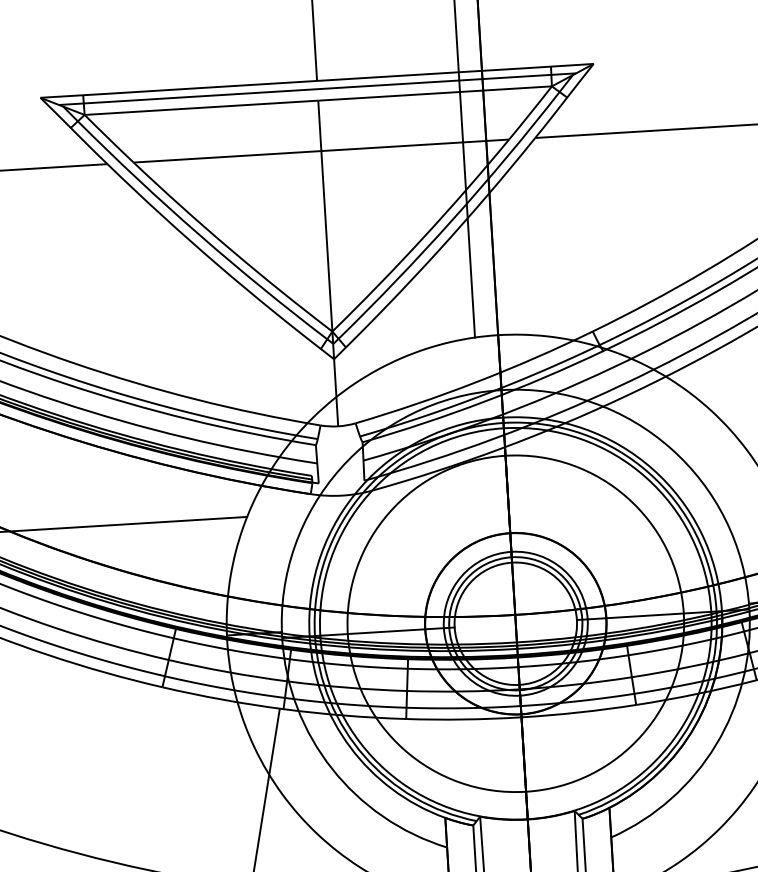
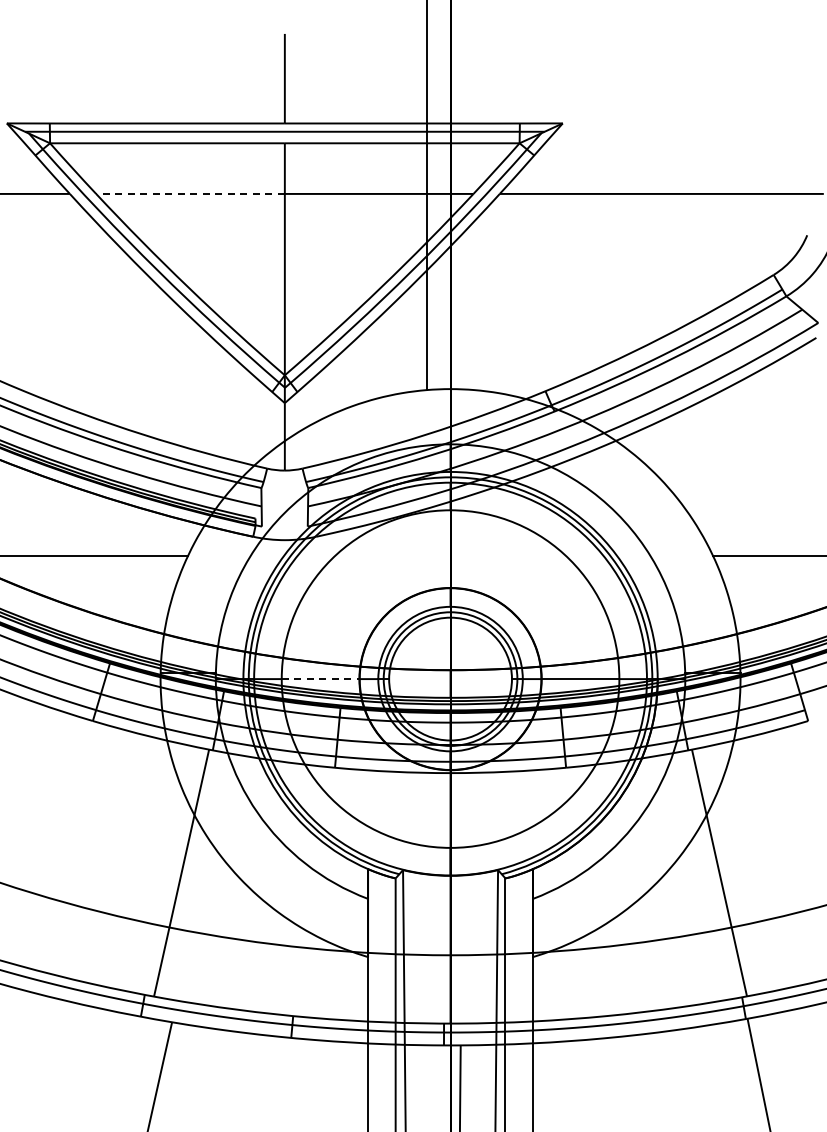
arc: (227, 156) -> (190, 193), solid -> dashed
line: (386, 632) -> (320, 679), solid -> dashed

